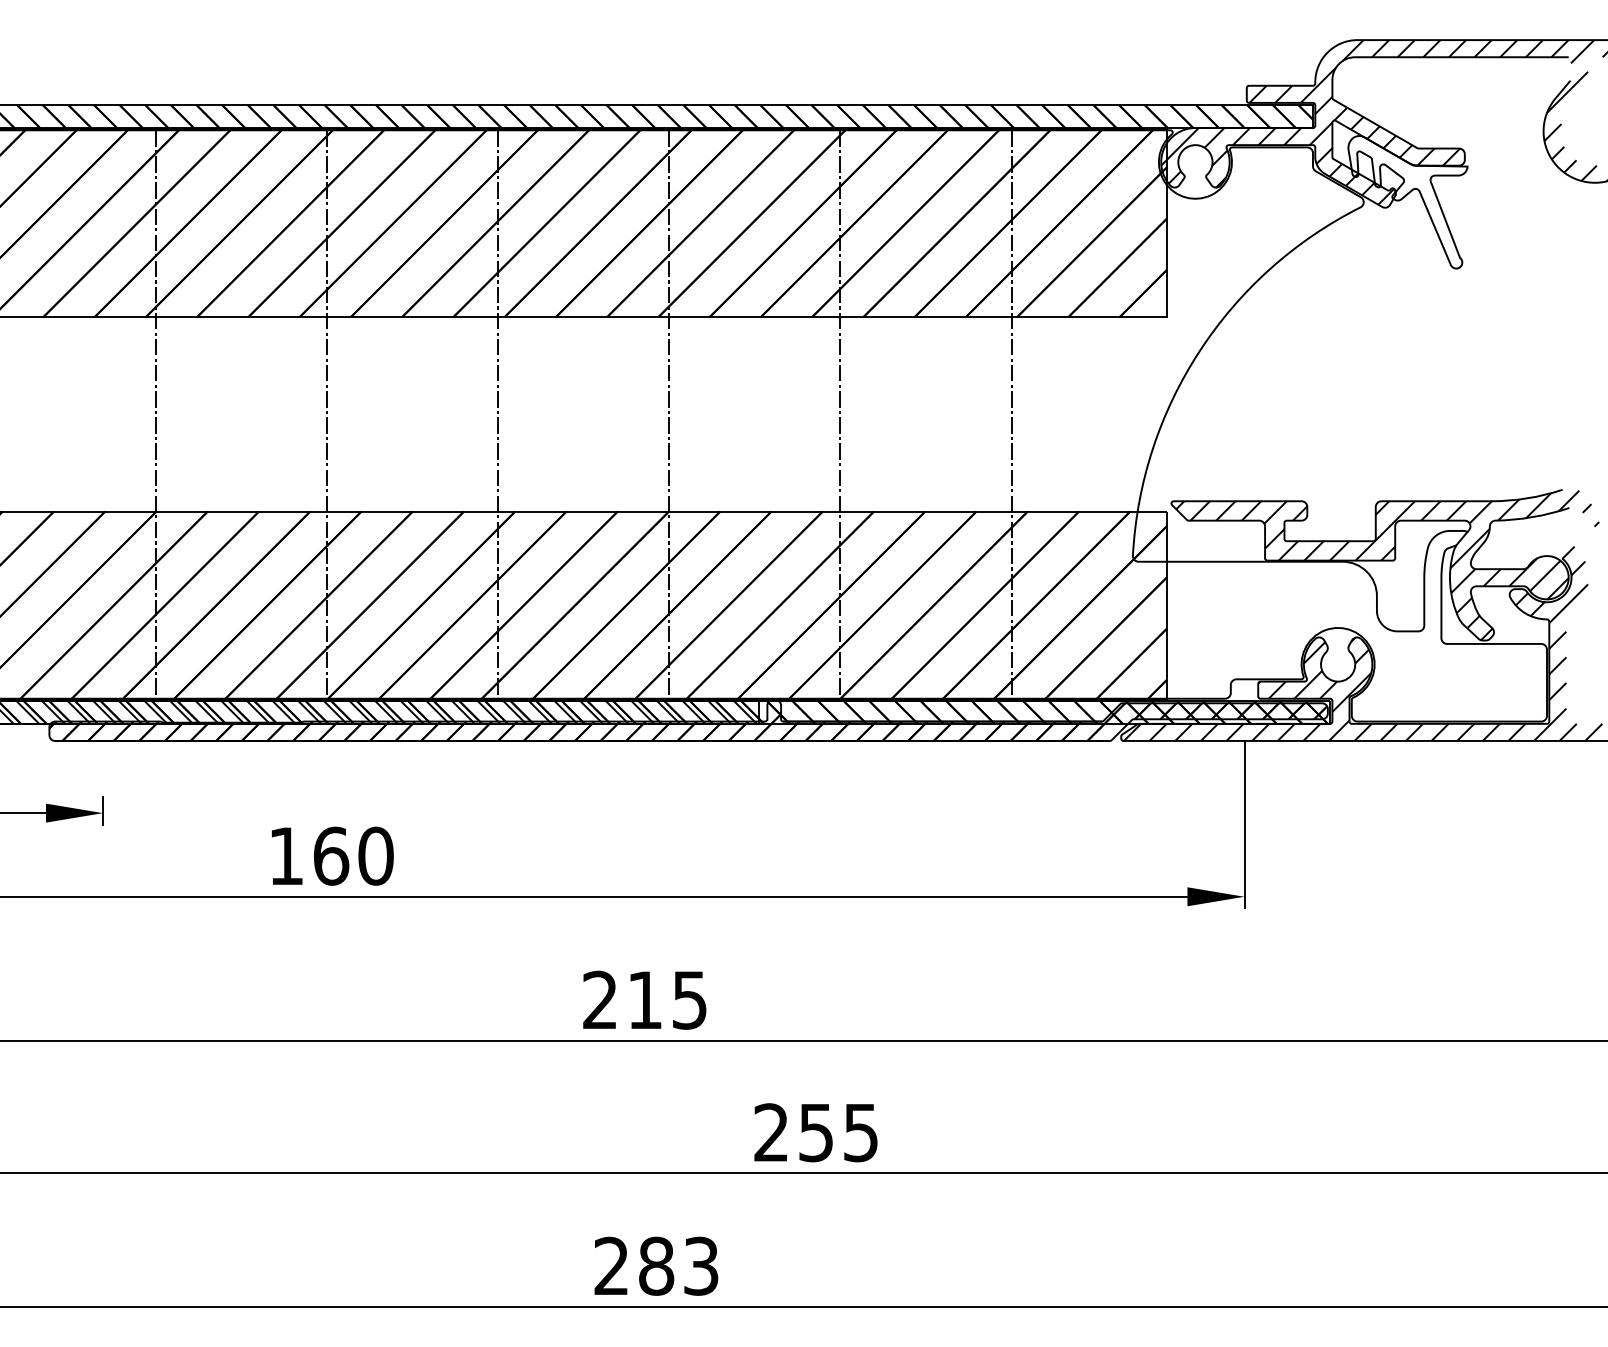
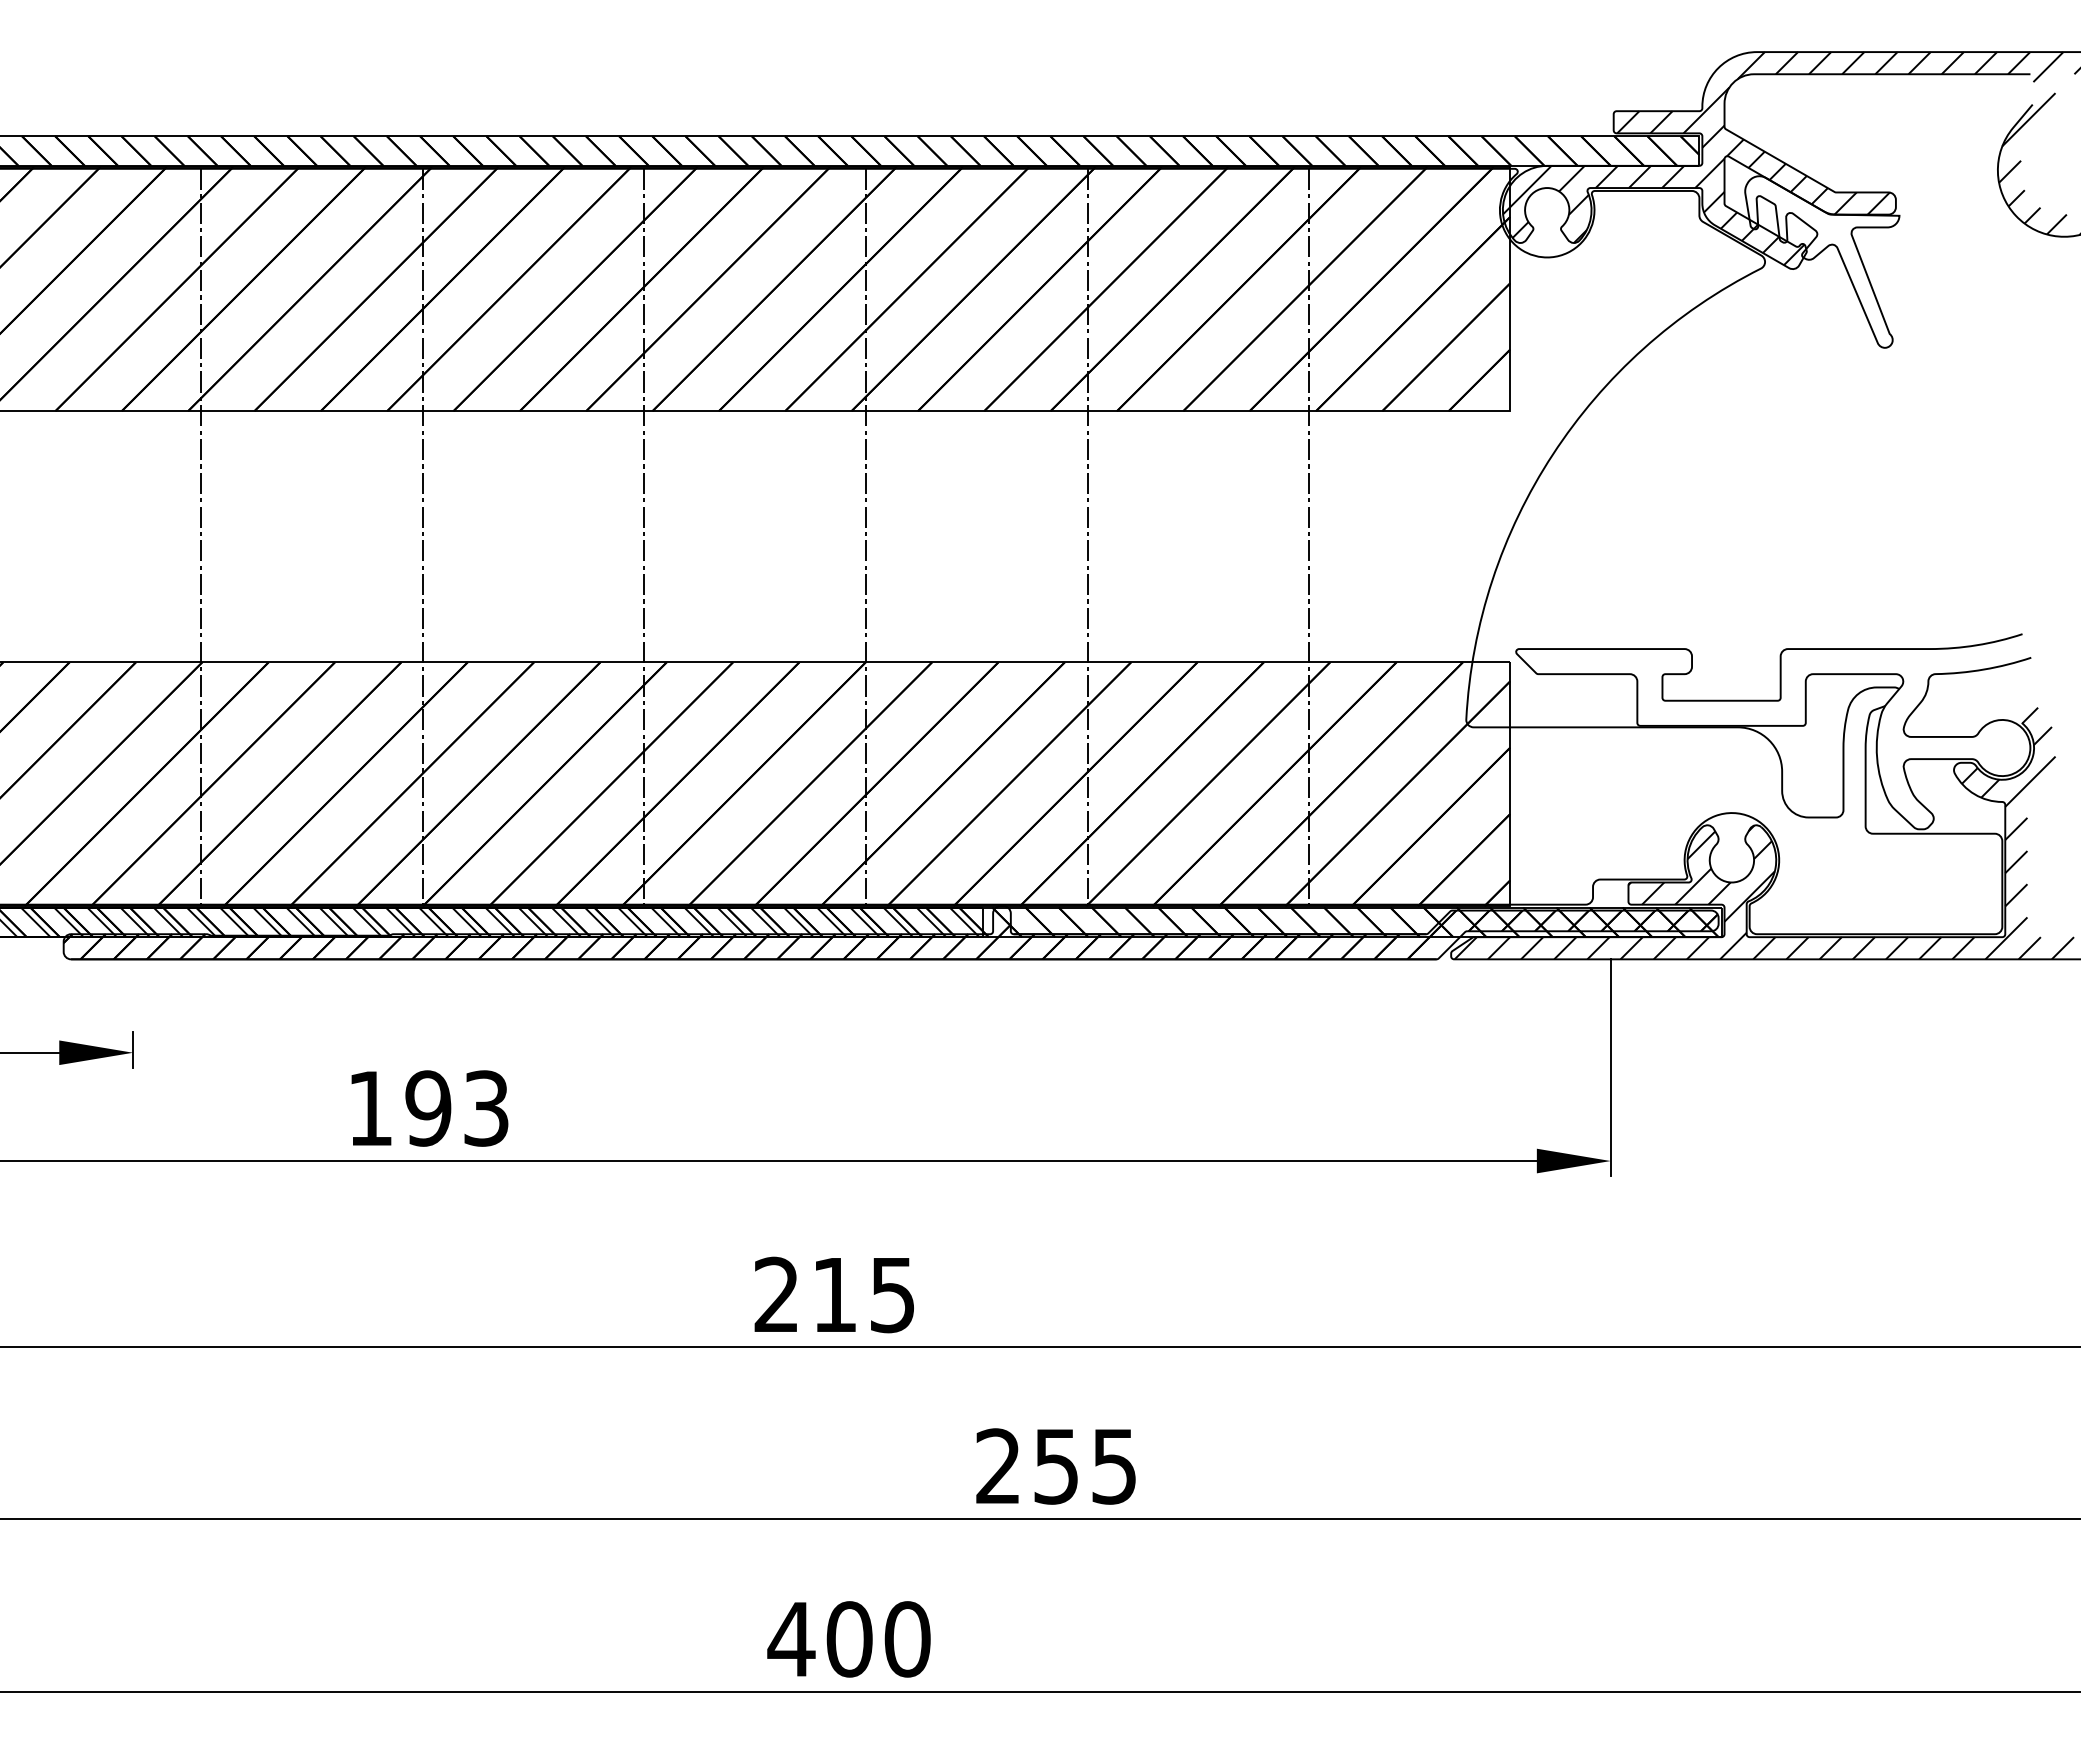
hatch: (1387, 564) -> (1795, 731), removed
text: (353, 856) -> (457, 1108), 160 -> 193
text: (655, 1266) -> (848, 1639), 283 -> 400

